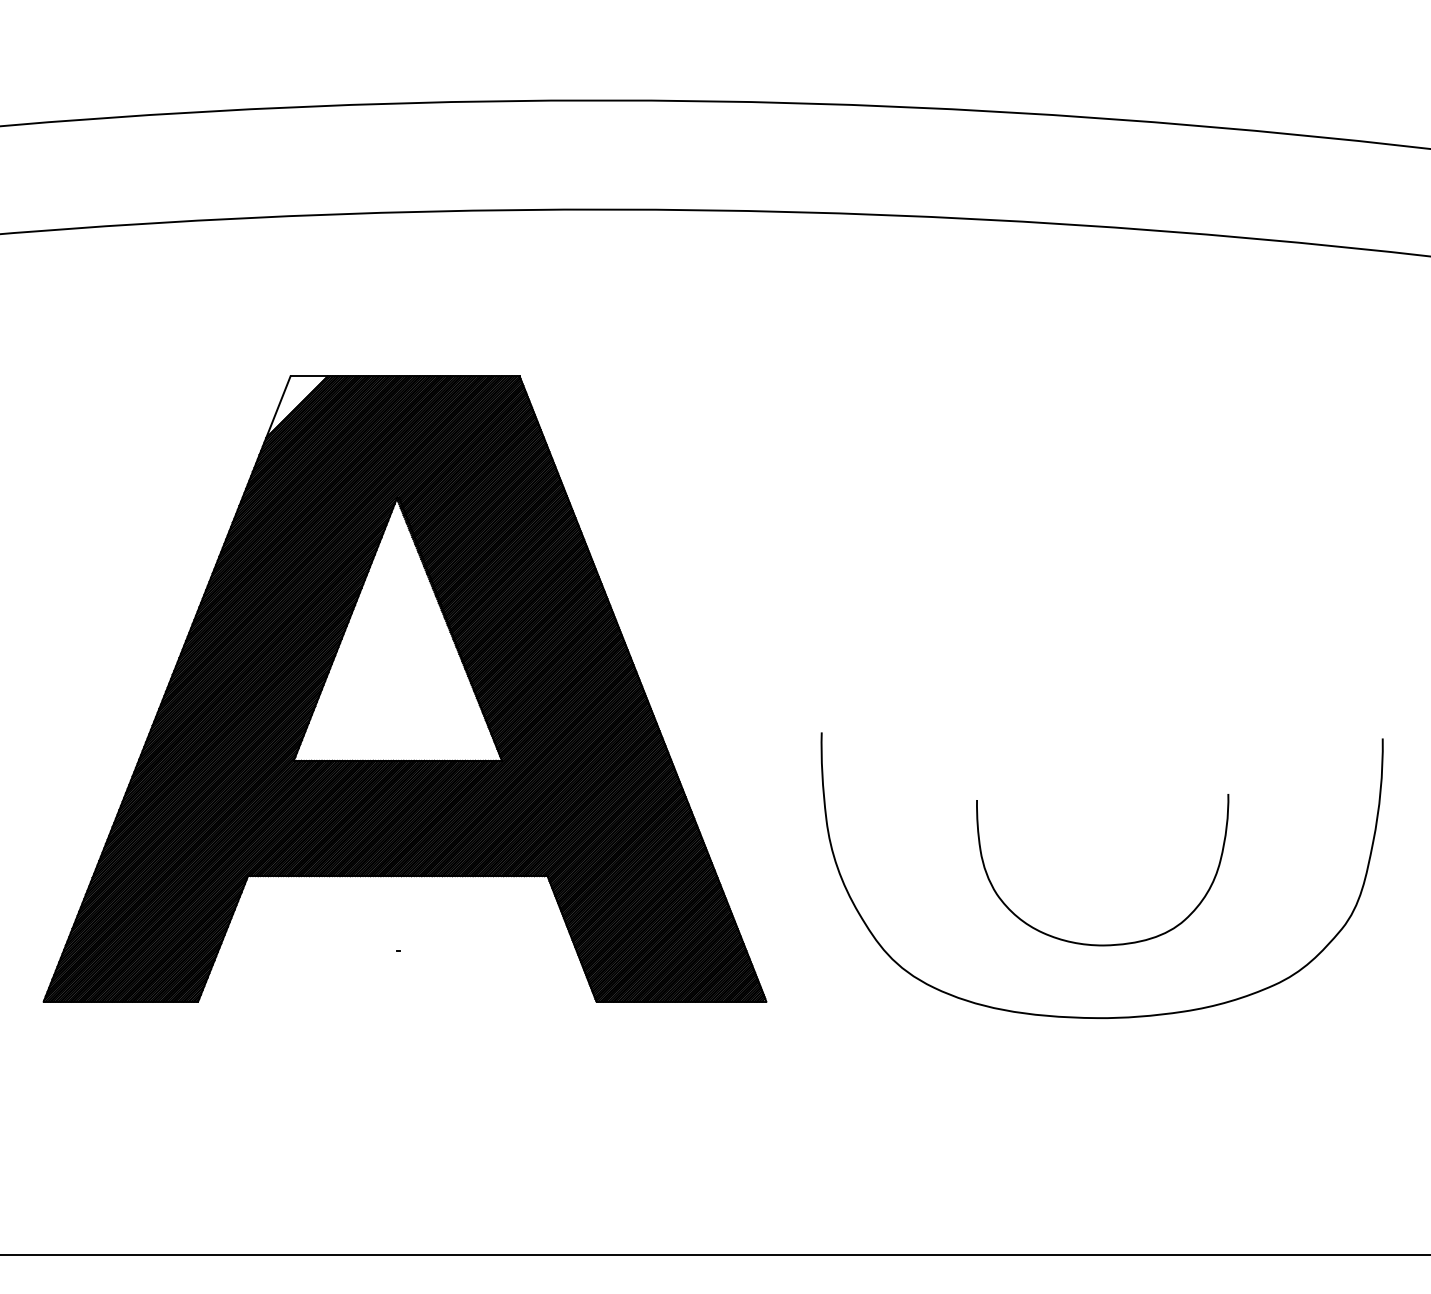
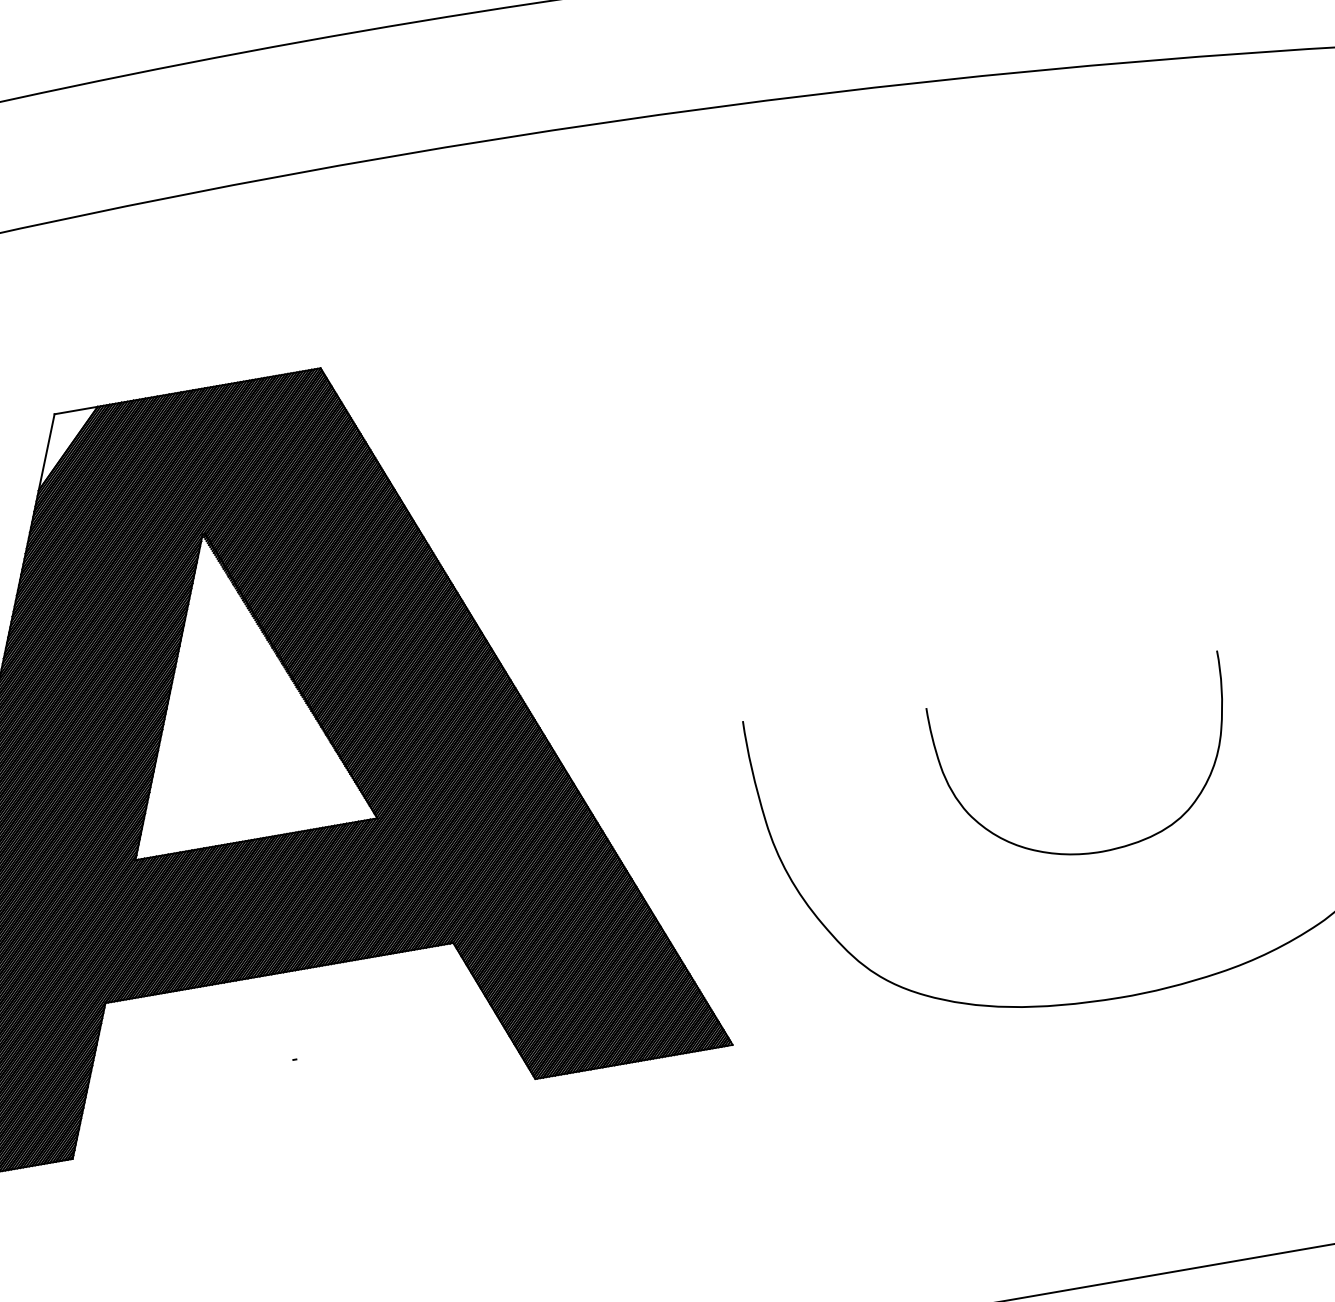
curve: (1102, 944) -> (1101, 850), moved

